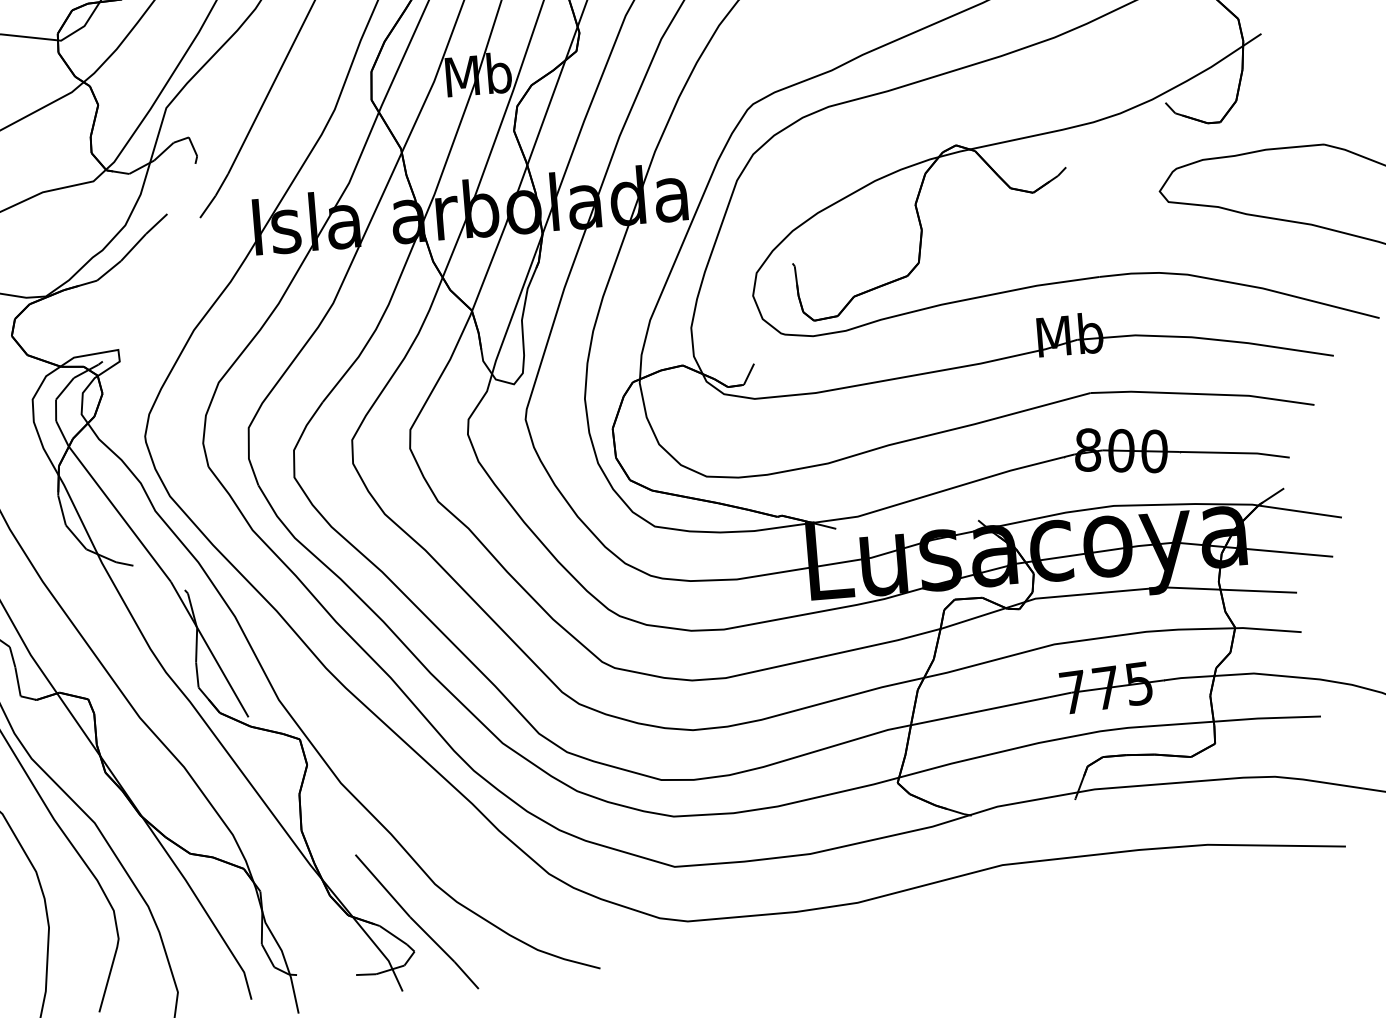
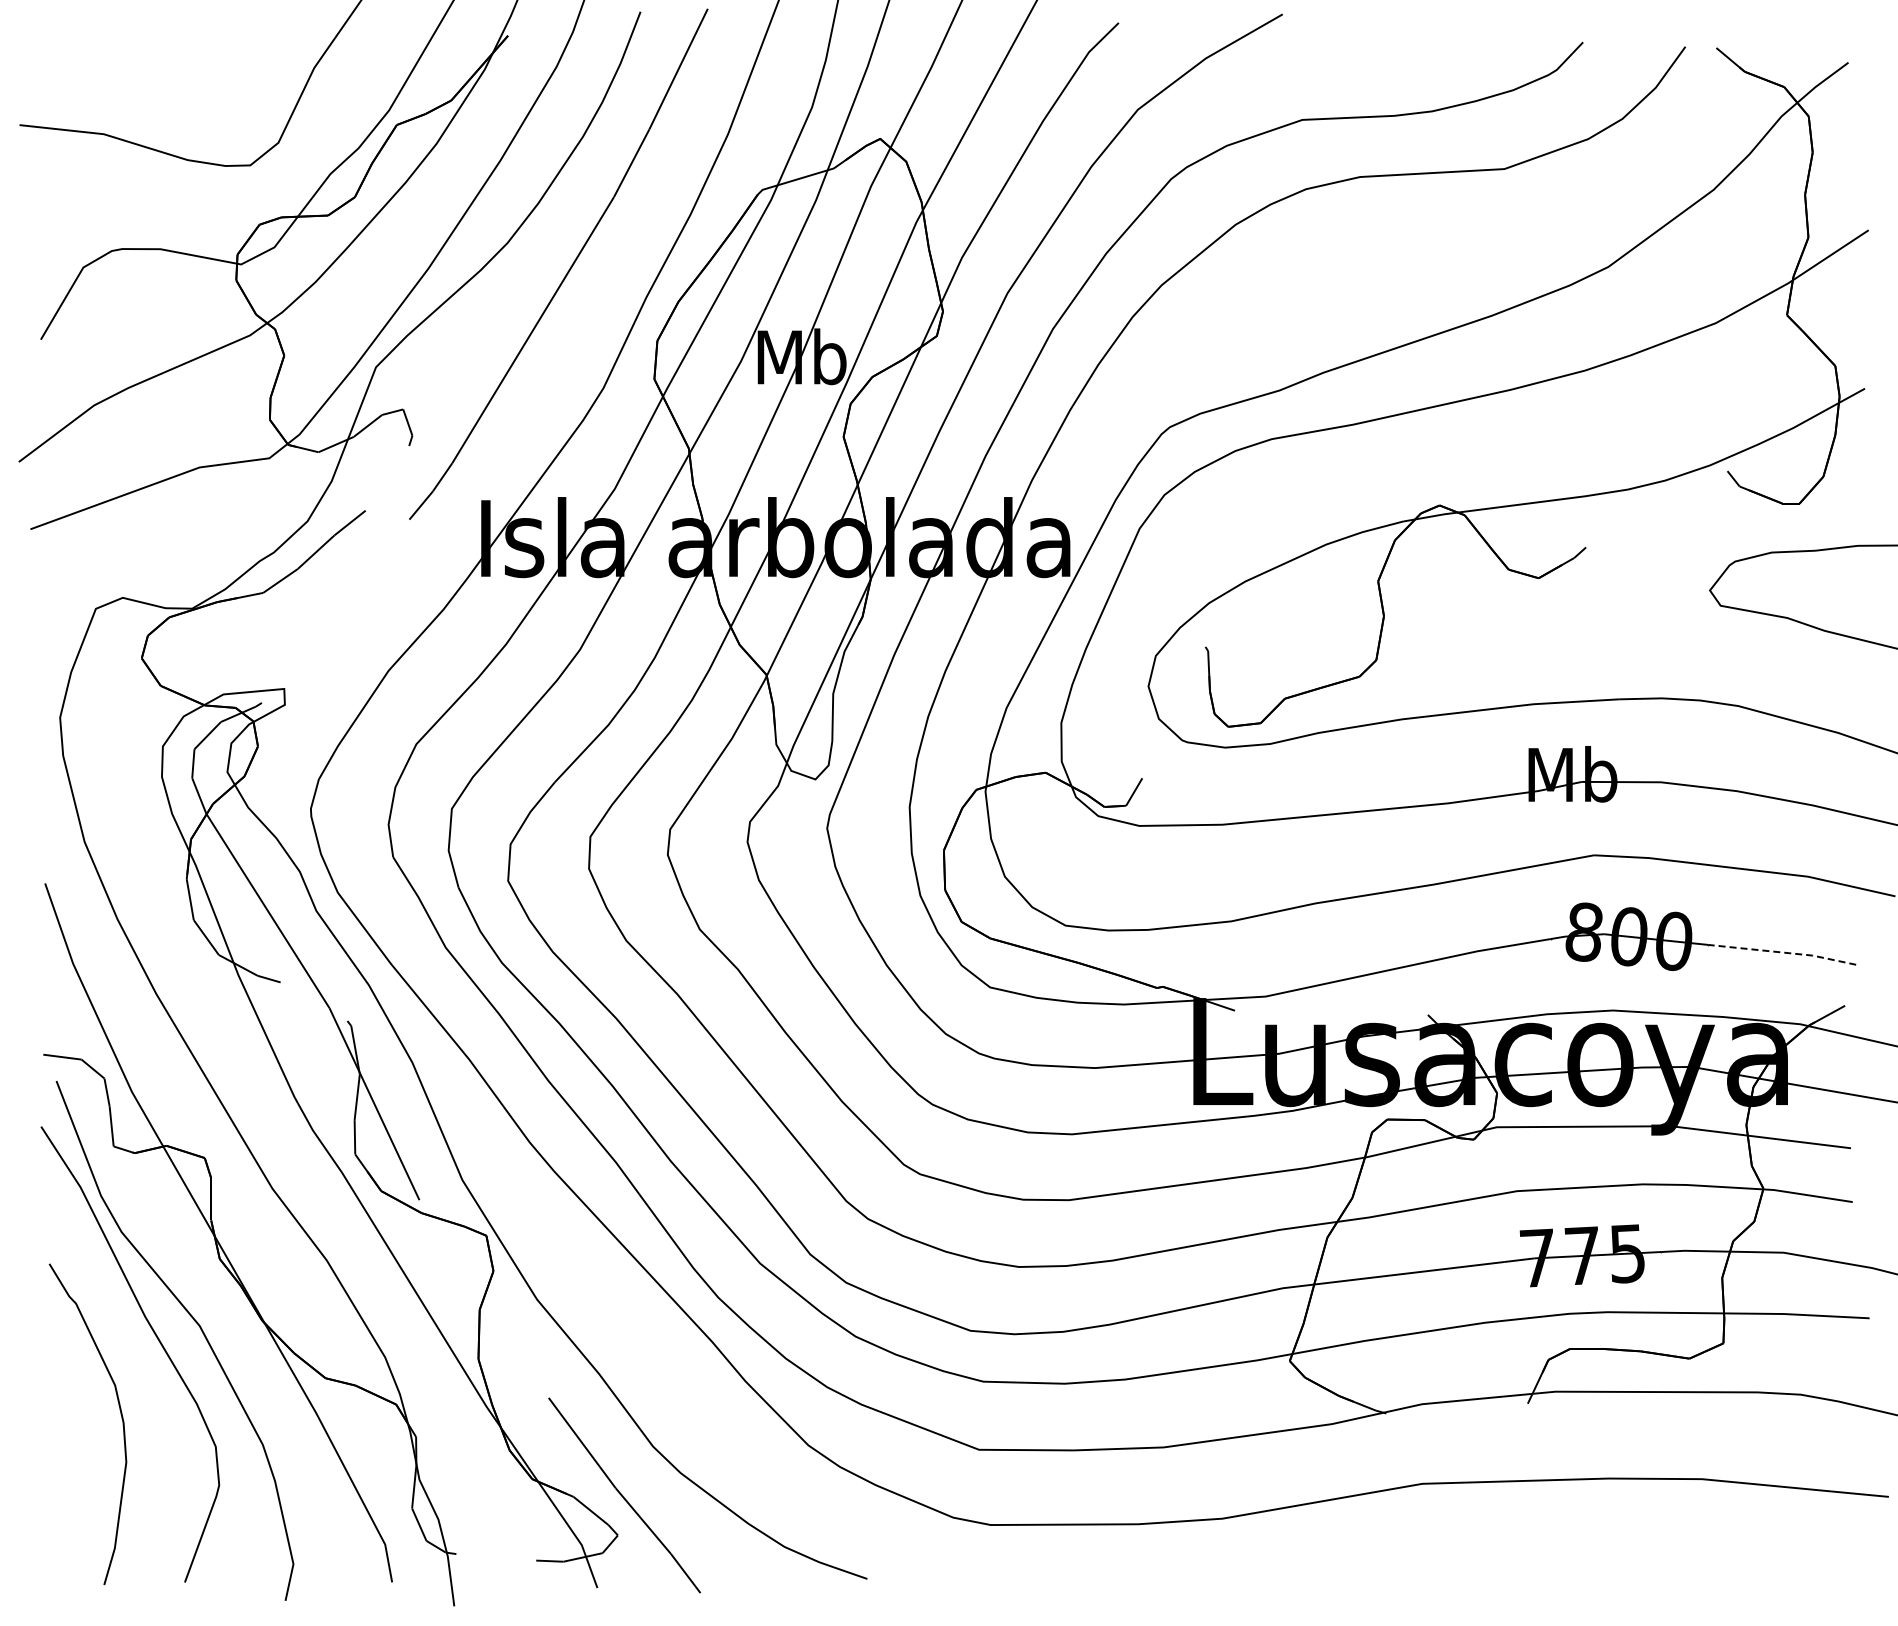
line: (1235, 452) -> (1783, 952), solid -> dashed

